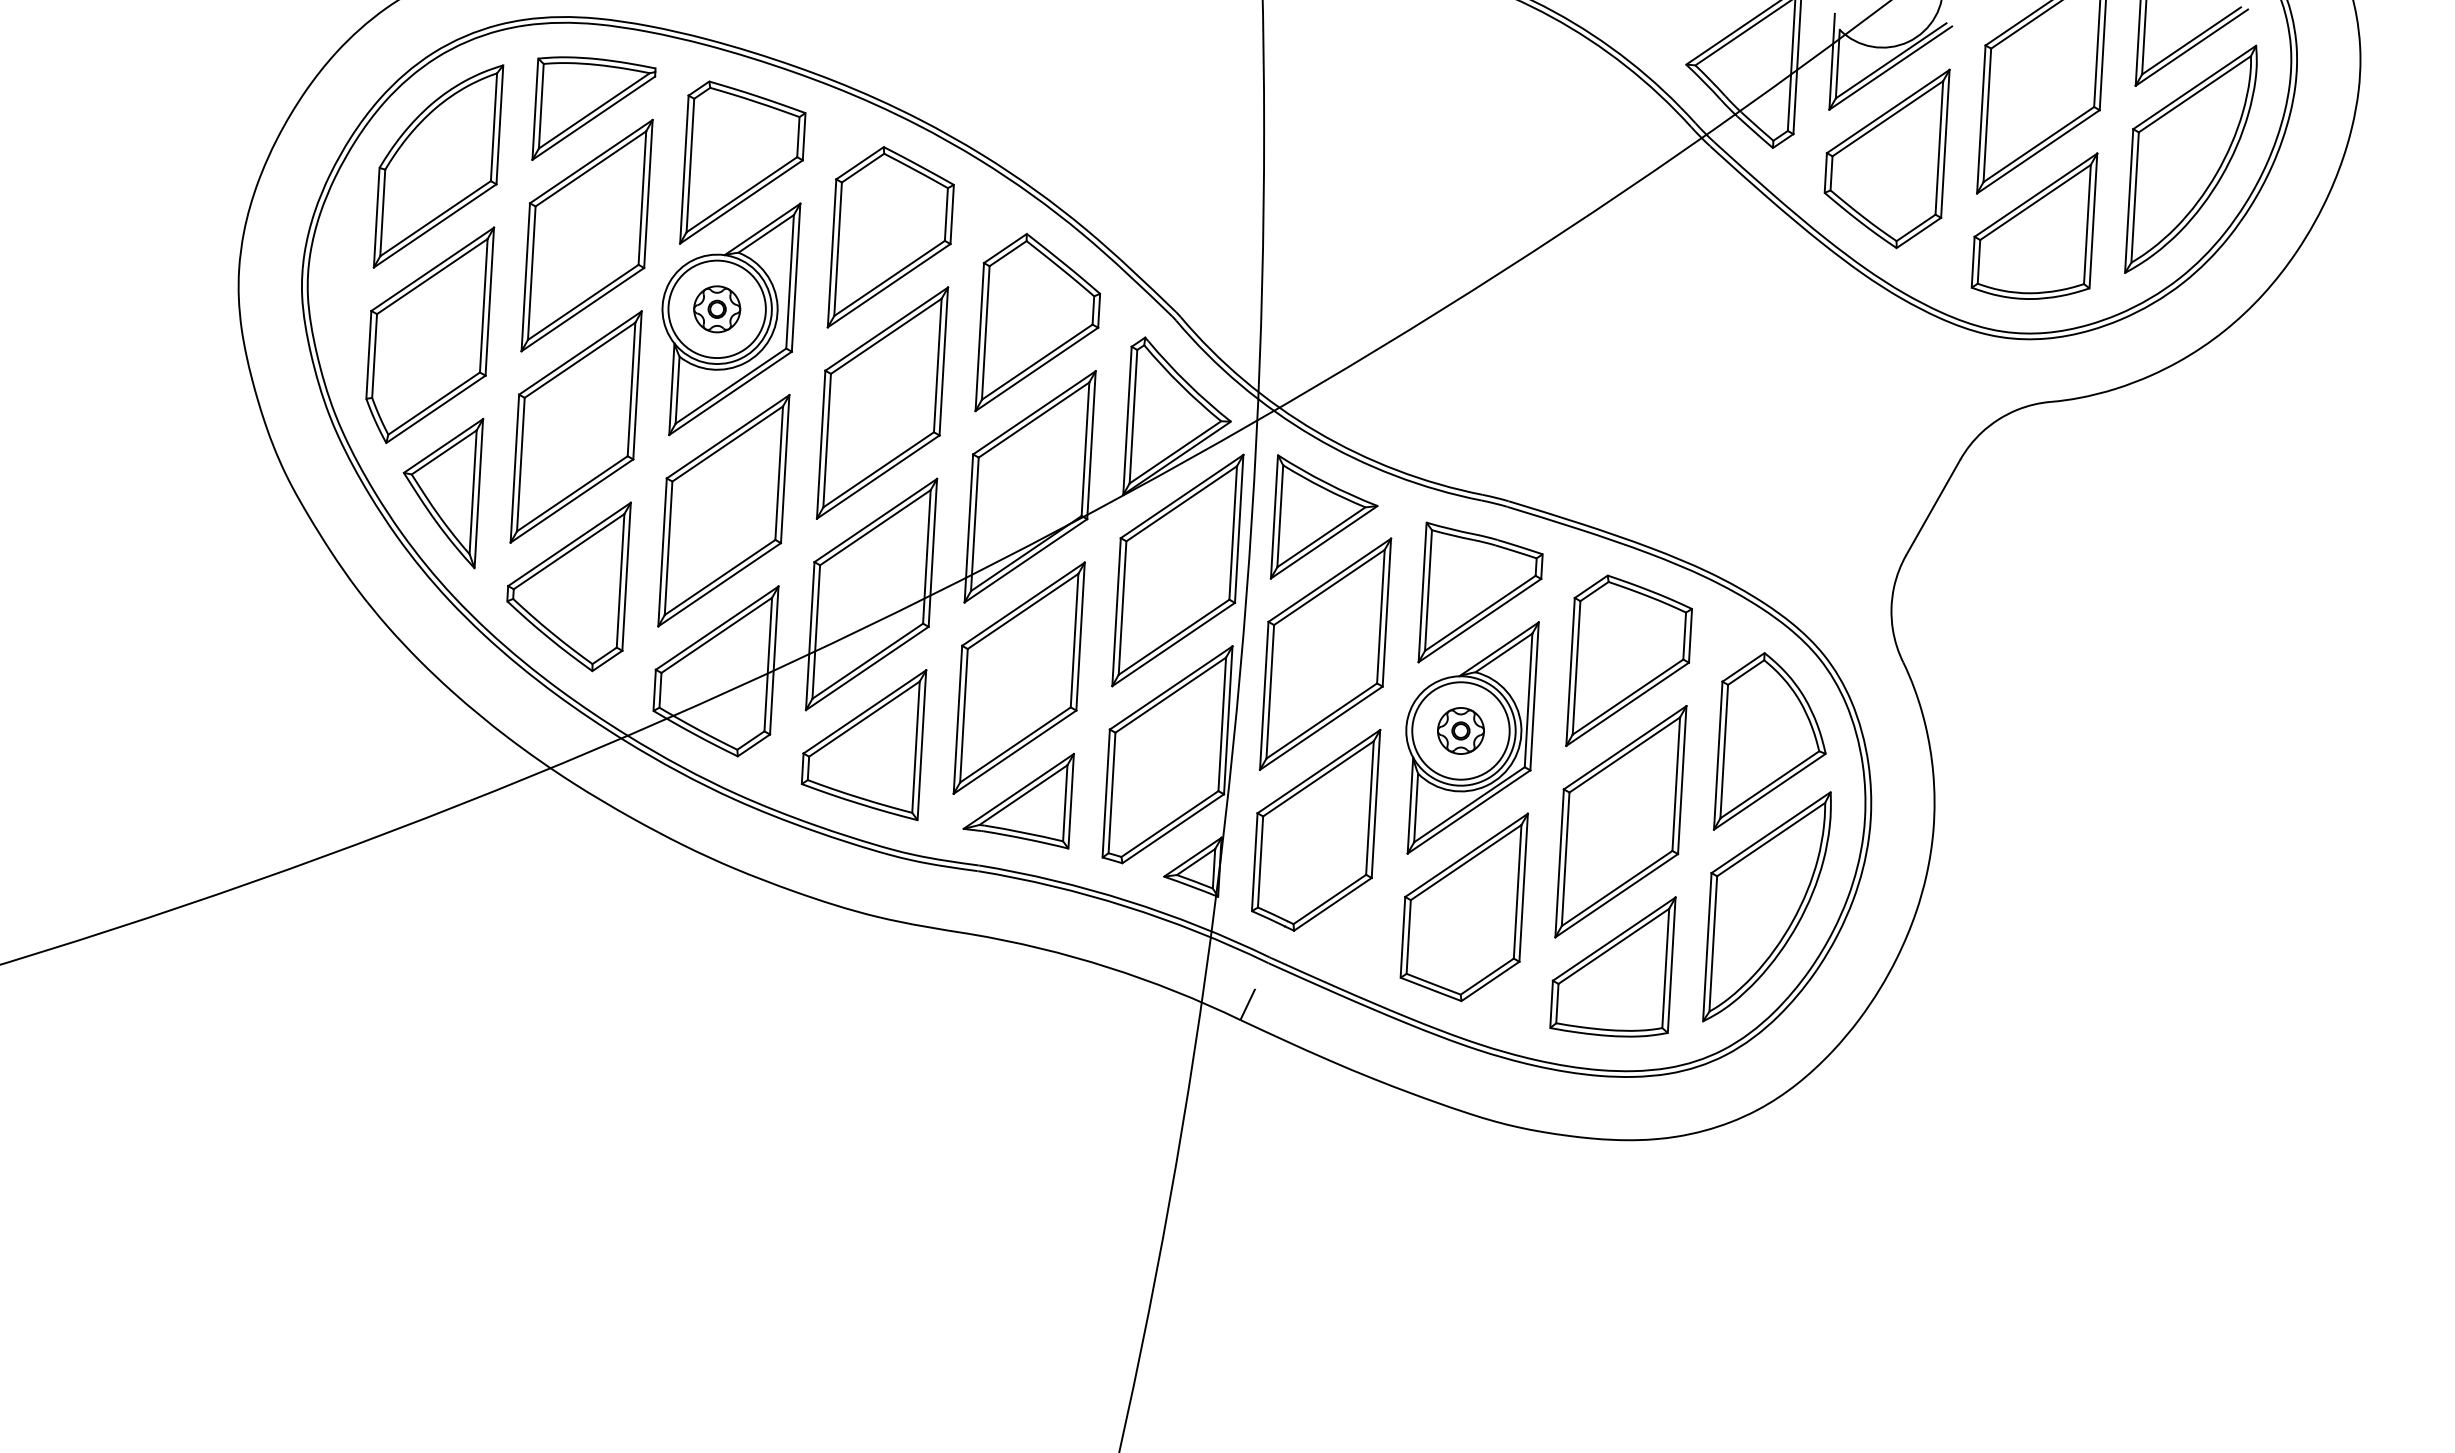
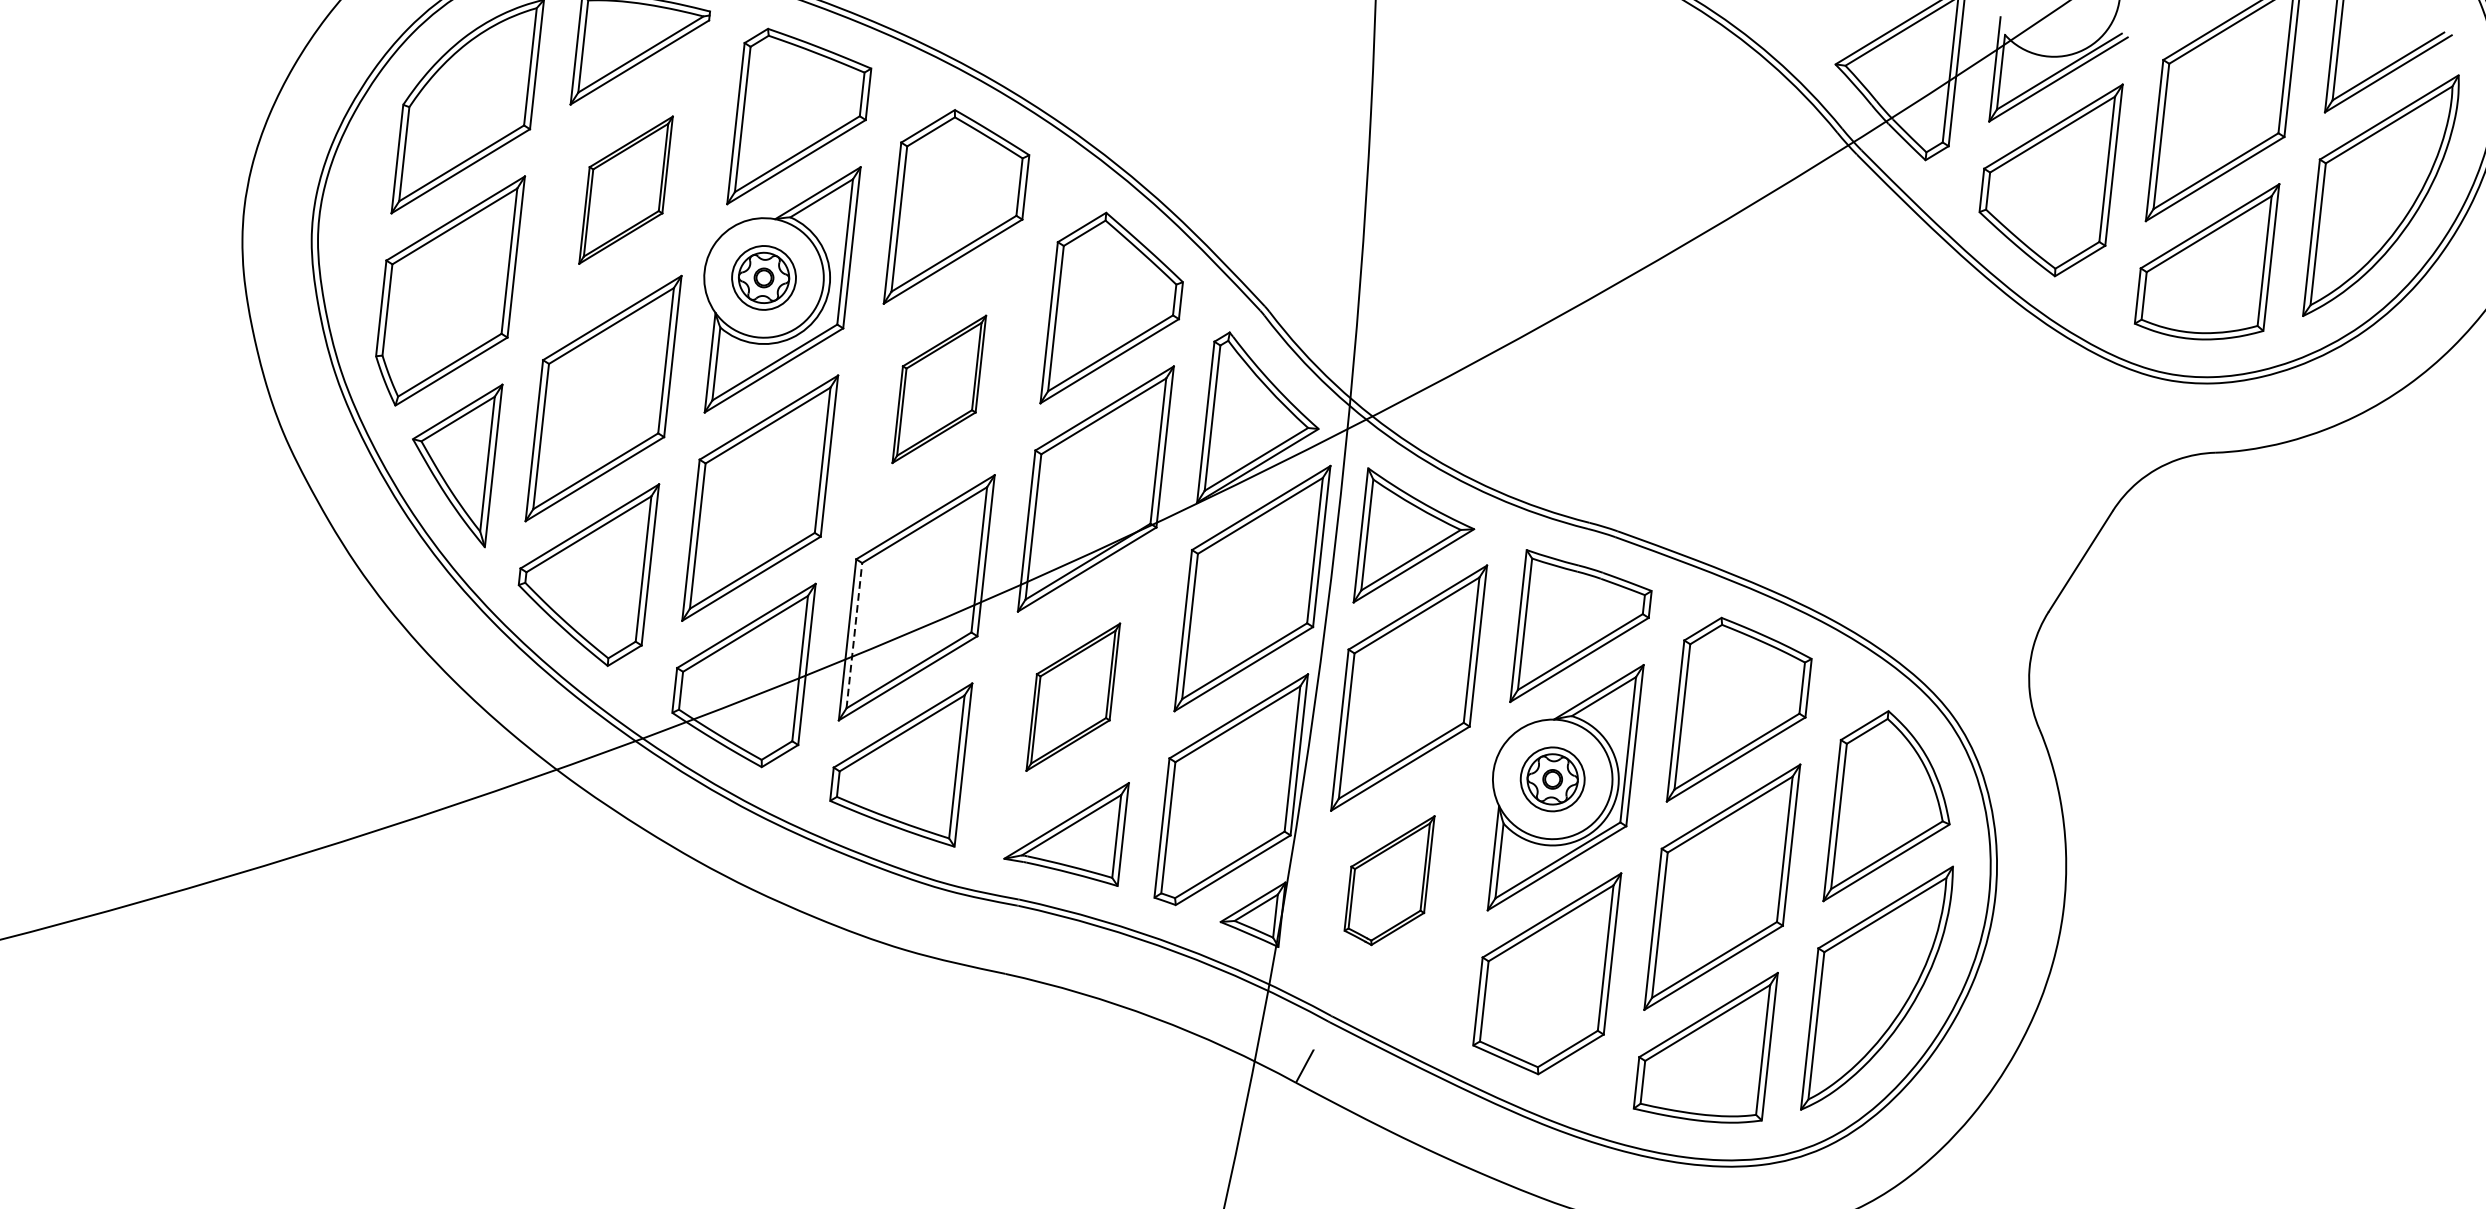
part: (586, 235) -> (625, 190), size x0.6
circle: (716, 309) -> (763, 278), size x0.6
part: (882, 402) -> (939, 388), size x0.6
line: (816, 632) -> (854, 636), solid -> dashed
part: (1018, 677) -> (1072, 696), size x0.6
circle: (1460, 730) -> (1552, 778), size x0.6
part: (1316, 830) -> (1389, 880), size x0.6

